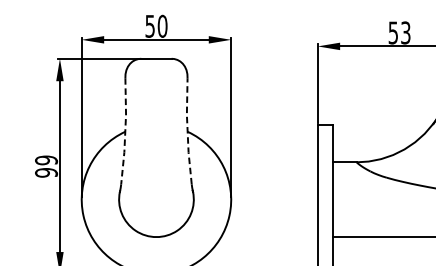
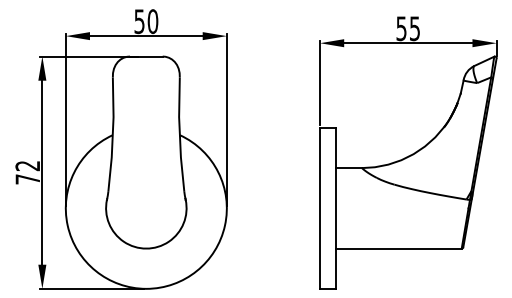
text: (405, 32) -> (414, 28), 53 -> 55
line: (125, 131) -> (112, 134), dashed -> solid
line: (187, 131) -> (179, 134), dashed -> solid
text: (46, 166) -> (27, 172), 99 -> 72

